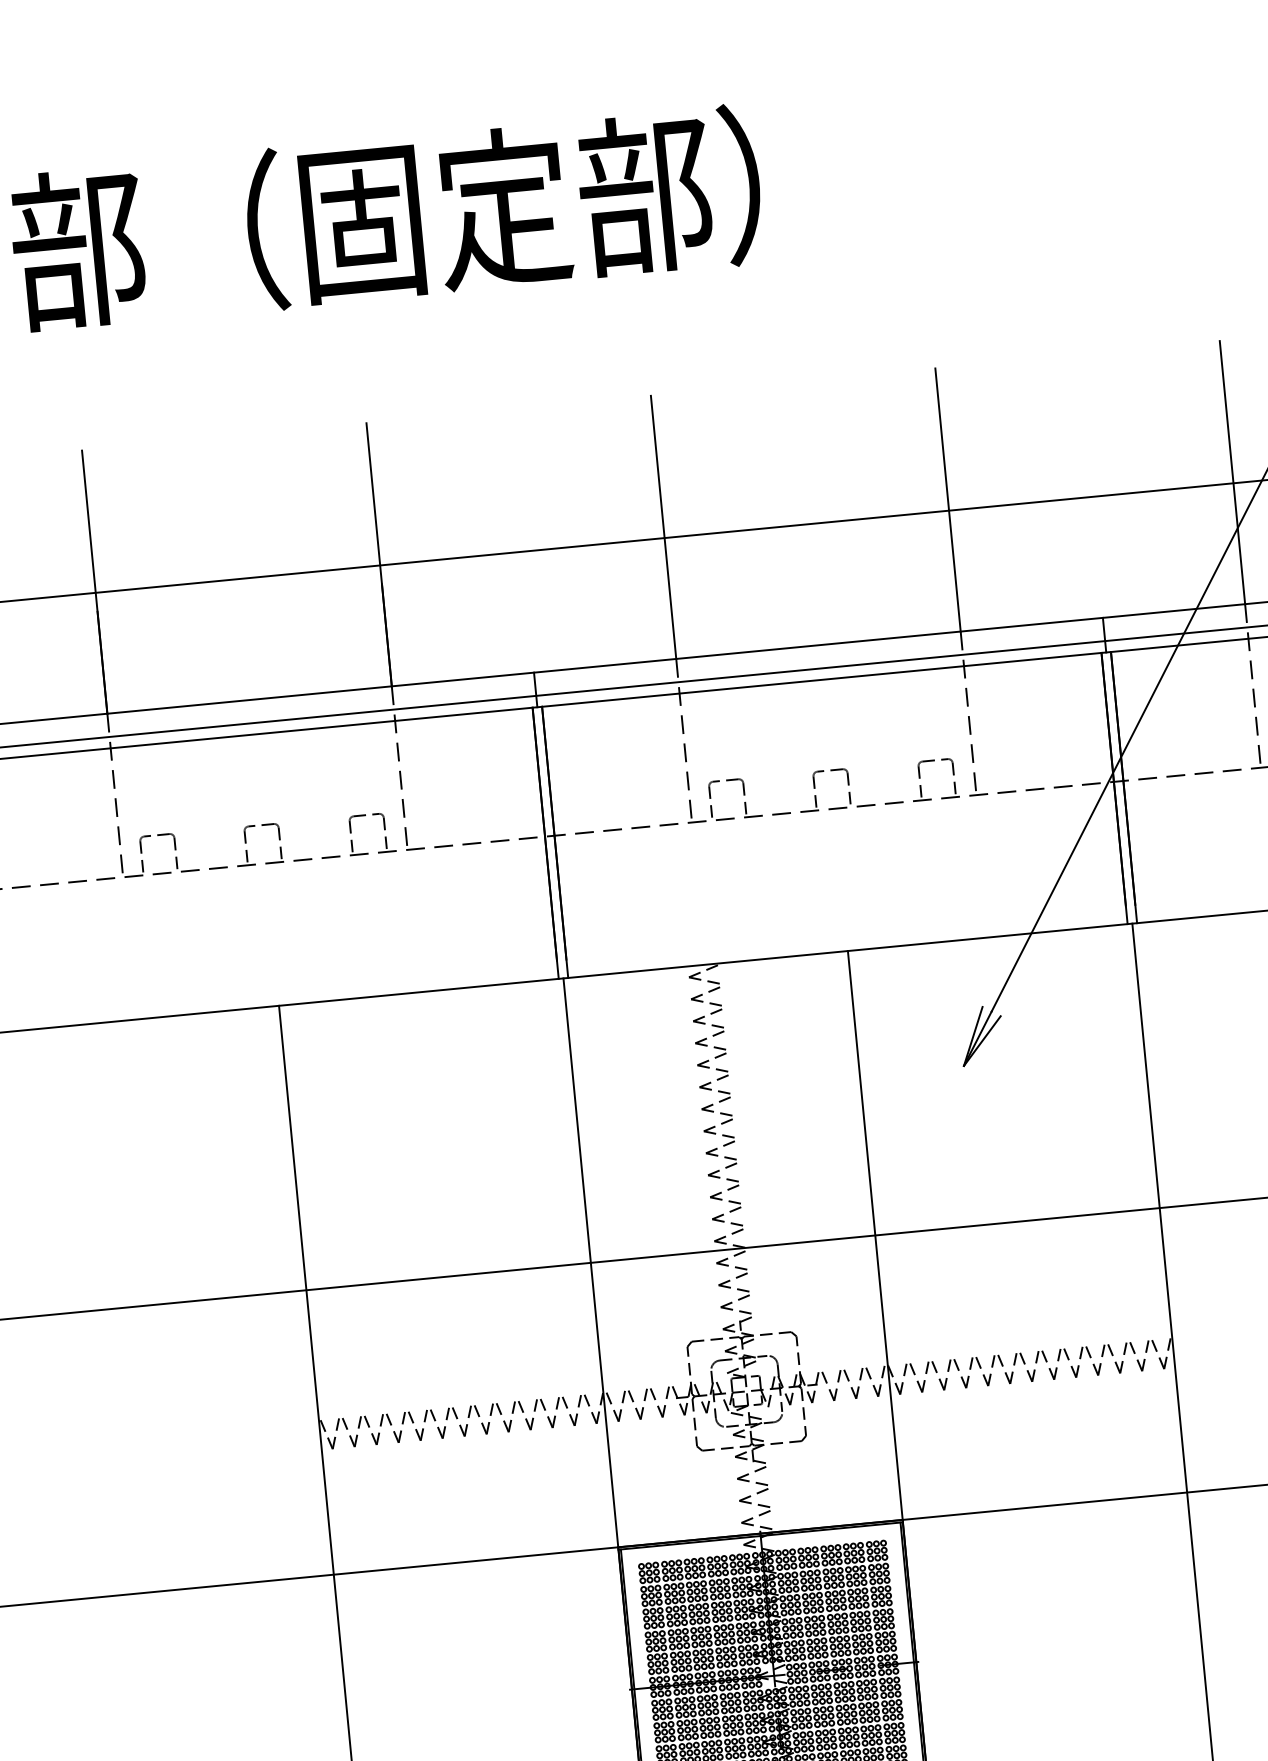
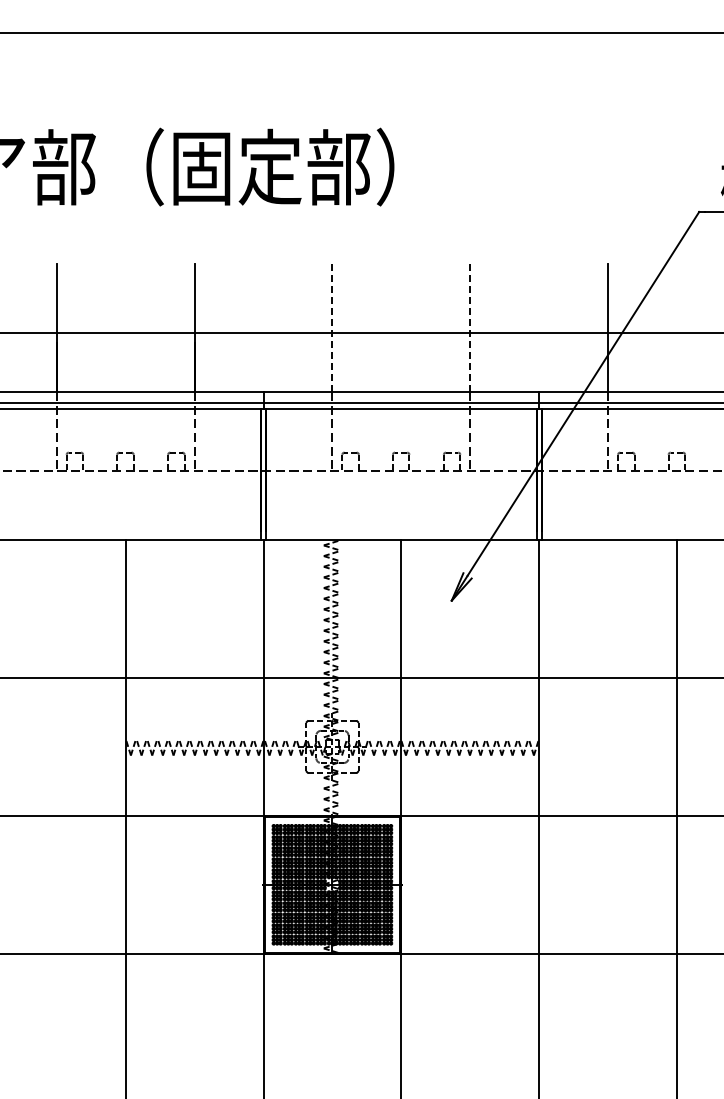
line: (948, 500) -> (470, 328), solid -> dashed
line: (663, 528) -> (332, 328), solid -> dashed

